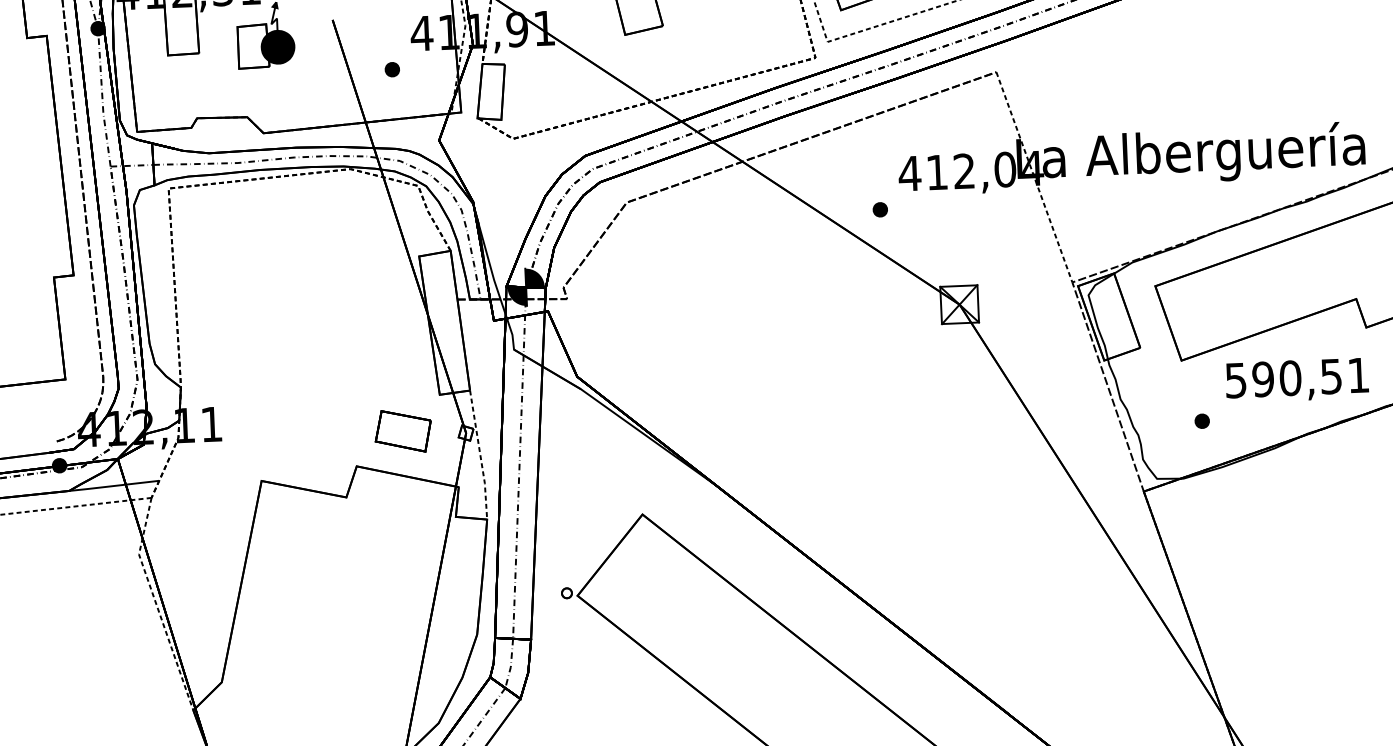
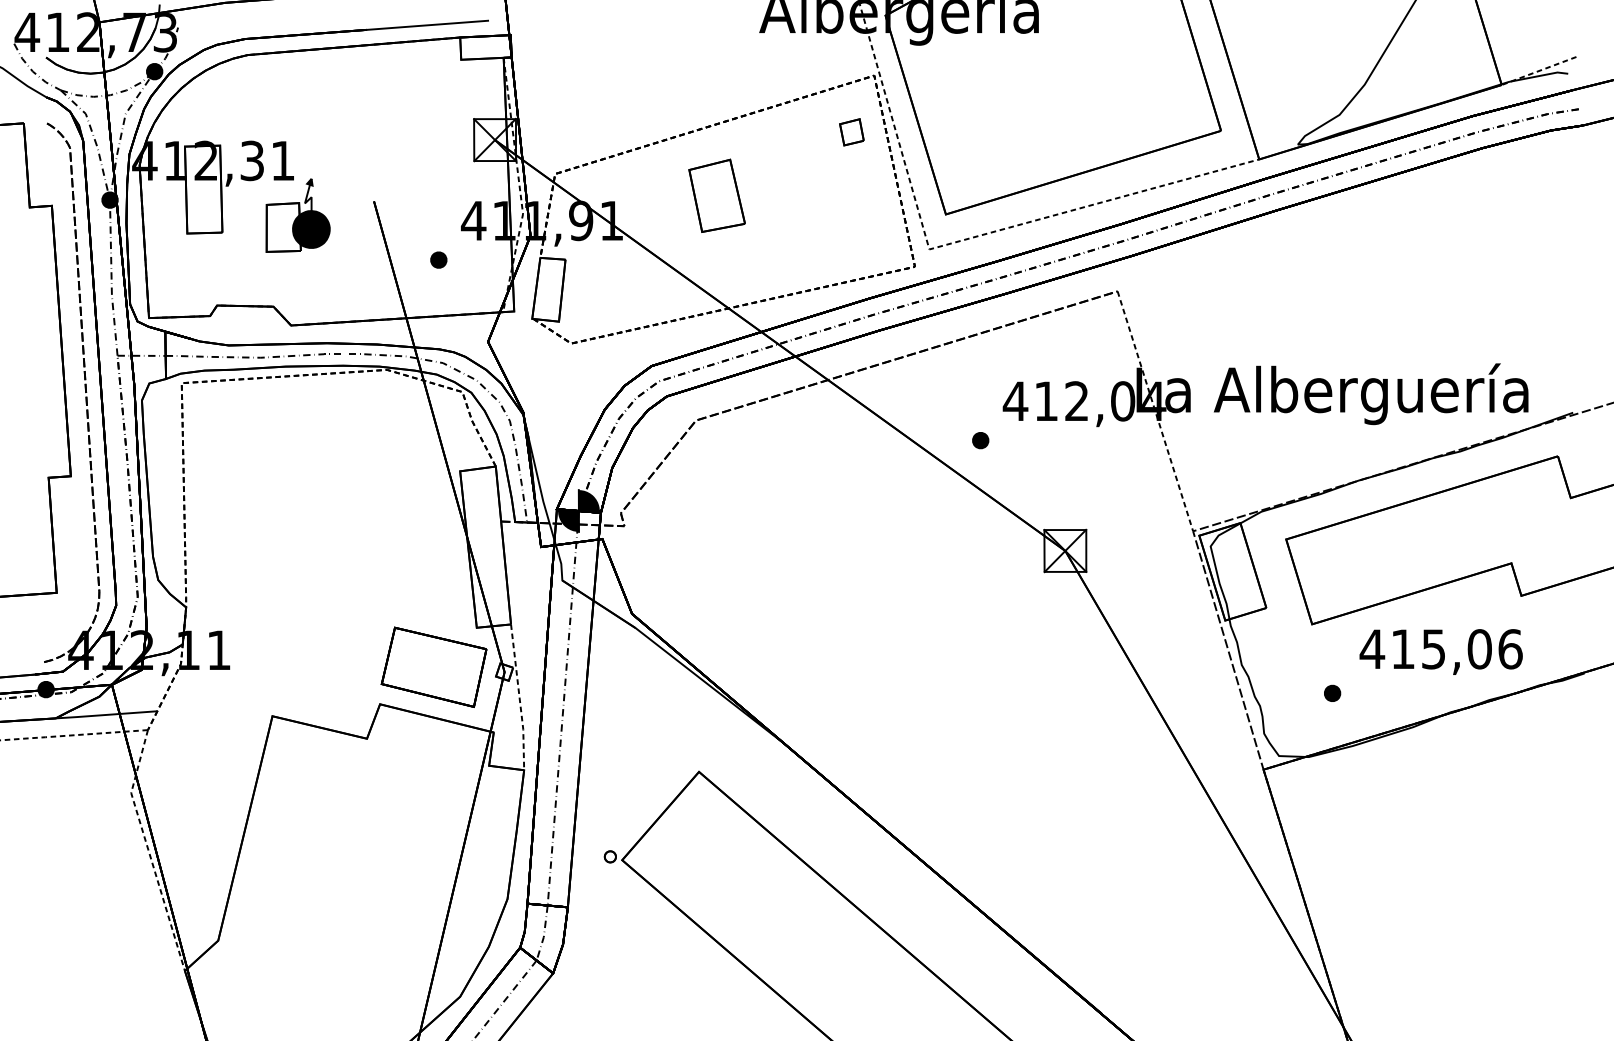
text: (1296, 378) -> (1440, 649), 590,51 -> 415,06
part: (402, 430) -> (433, 666), size x1.67

